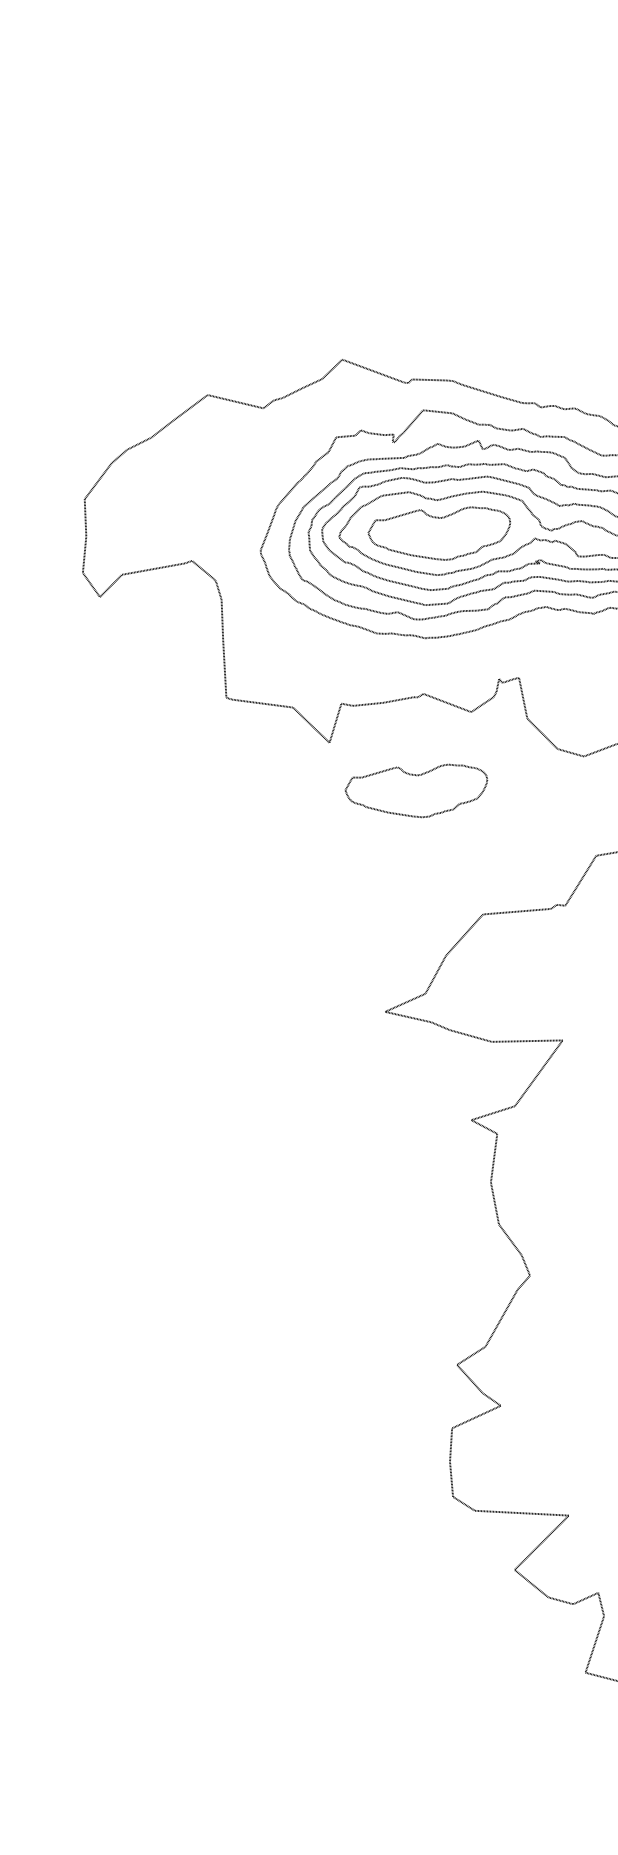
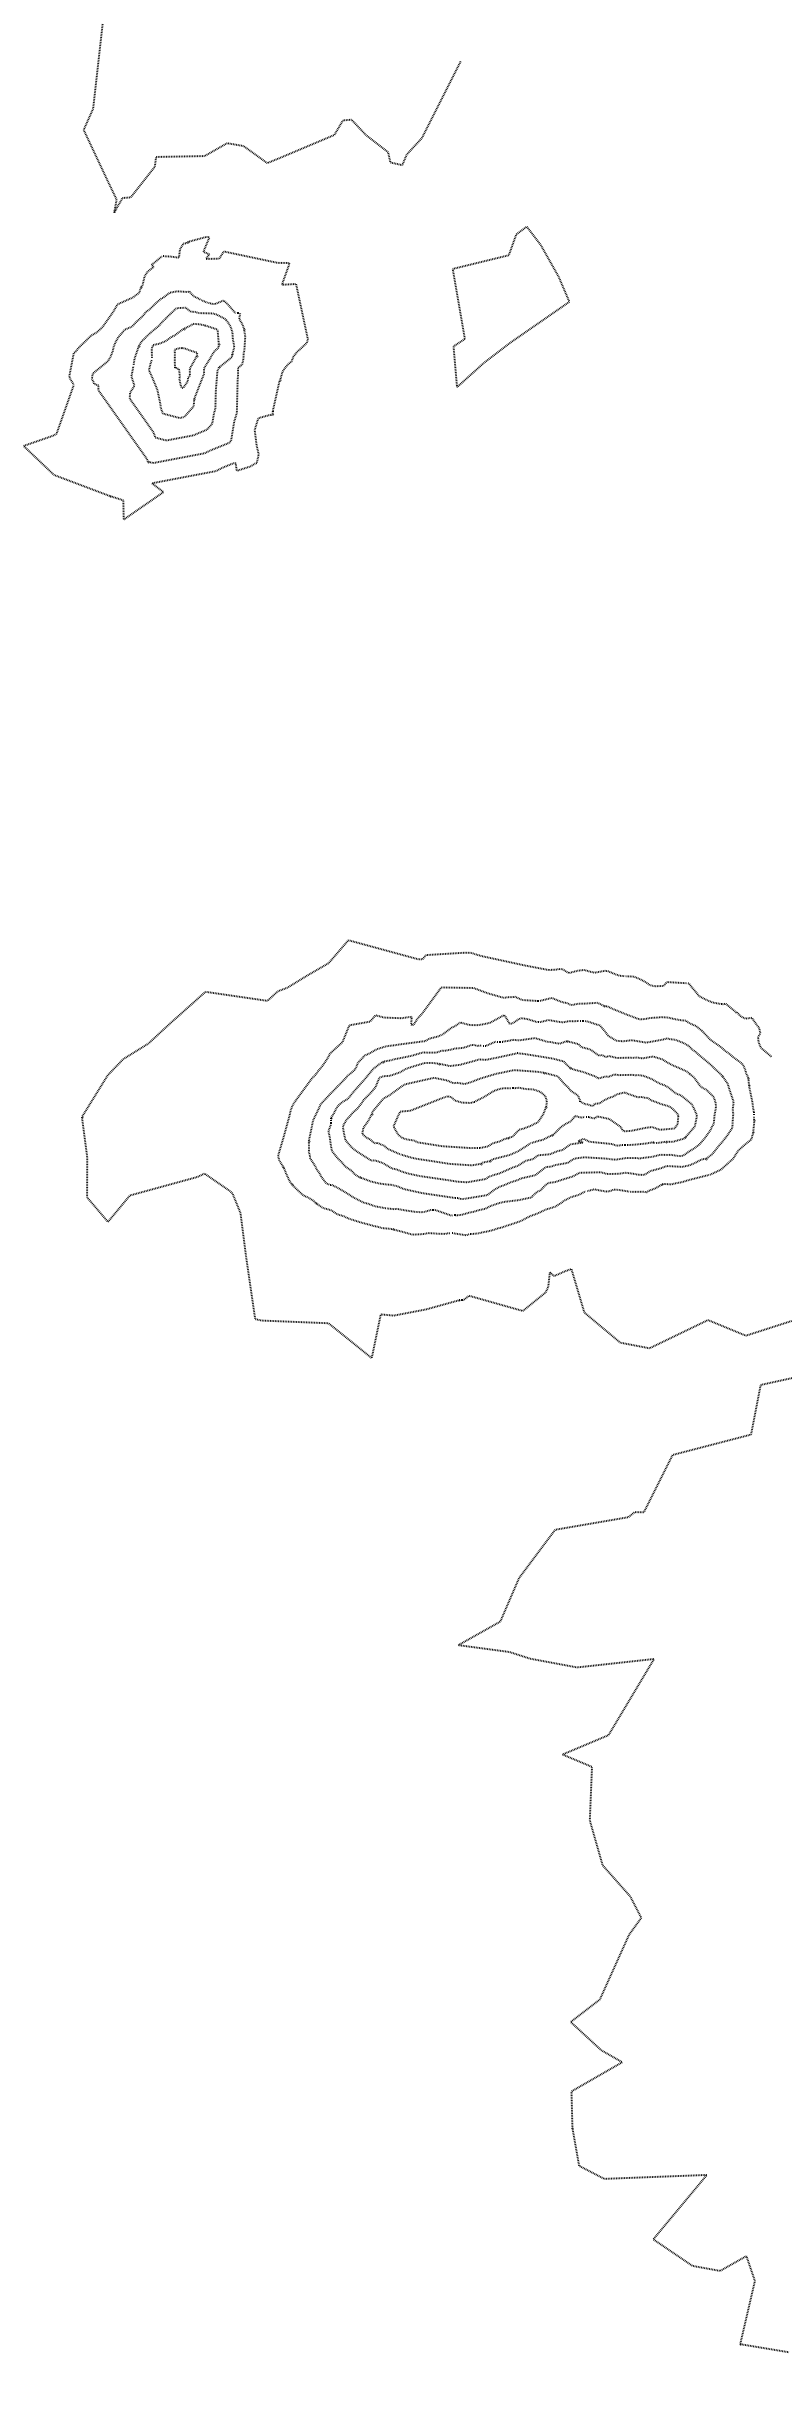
part: (416, 775) -> (469, 1385), removed

